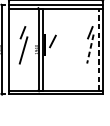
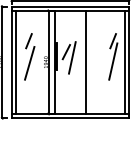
line: (57, 45) -> (72, 57), added
line: (13, 49) -> (16, 61), added
line: (68, 49) -> (86, 61), added
line: (90, 49) -> (113, 61), dashed -> solid
line: (99, 49) -> (124, 61), dashed -> solid

